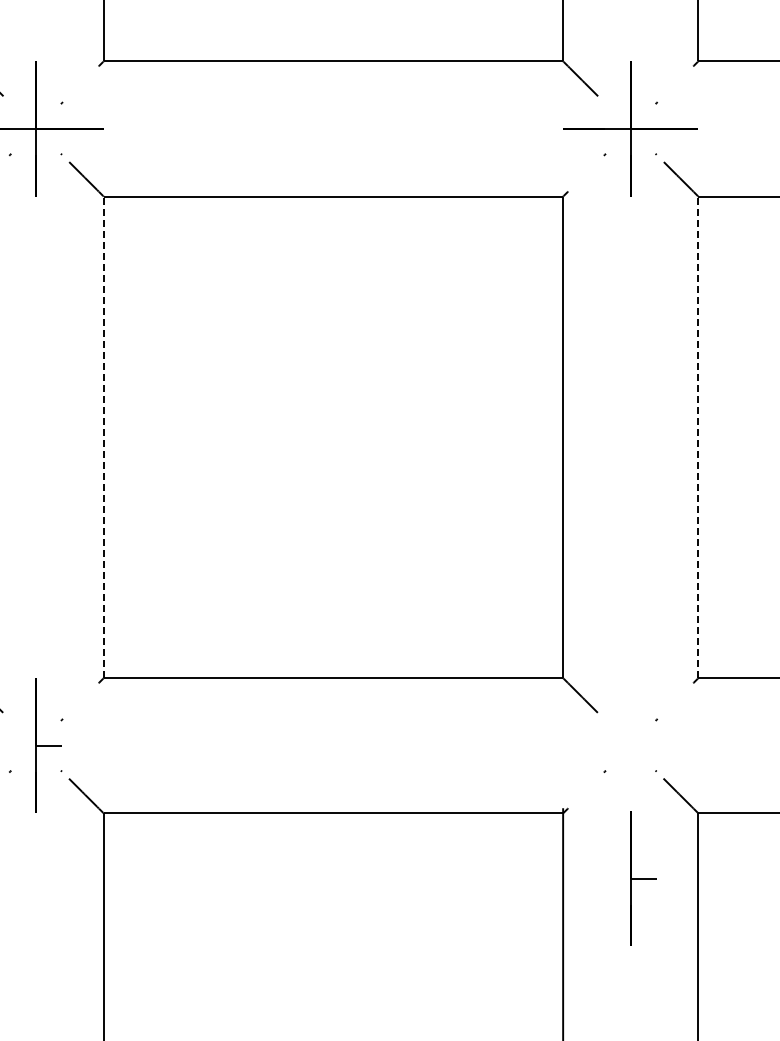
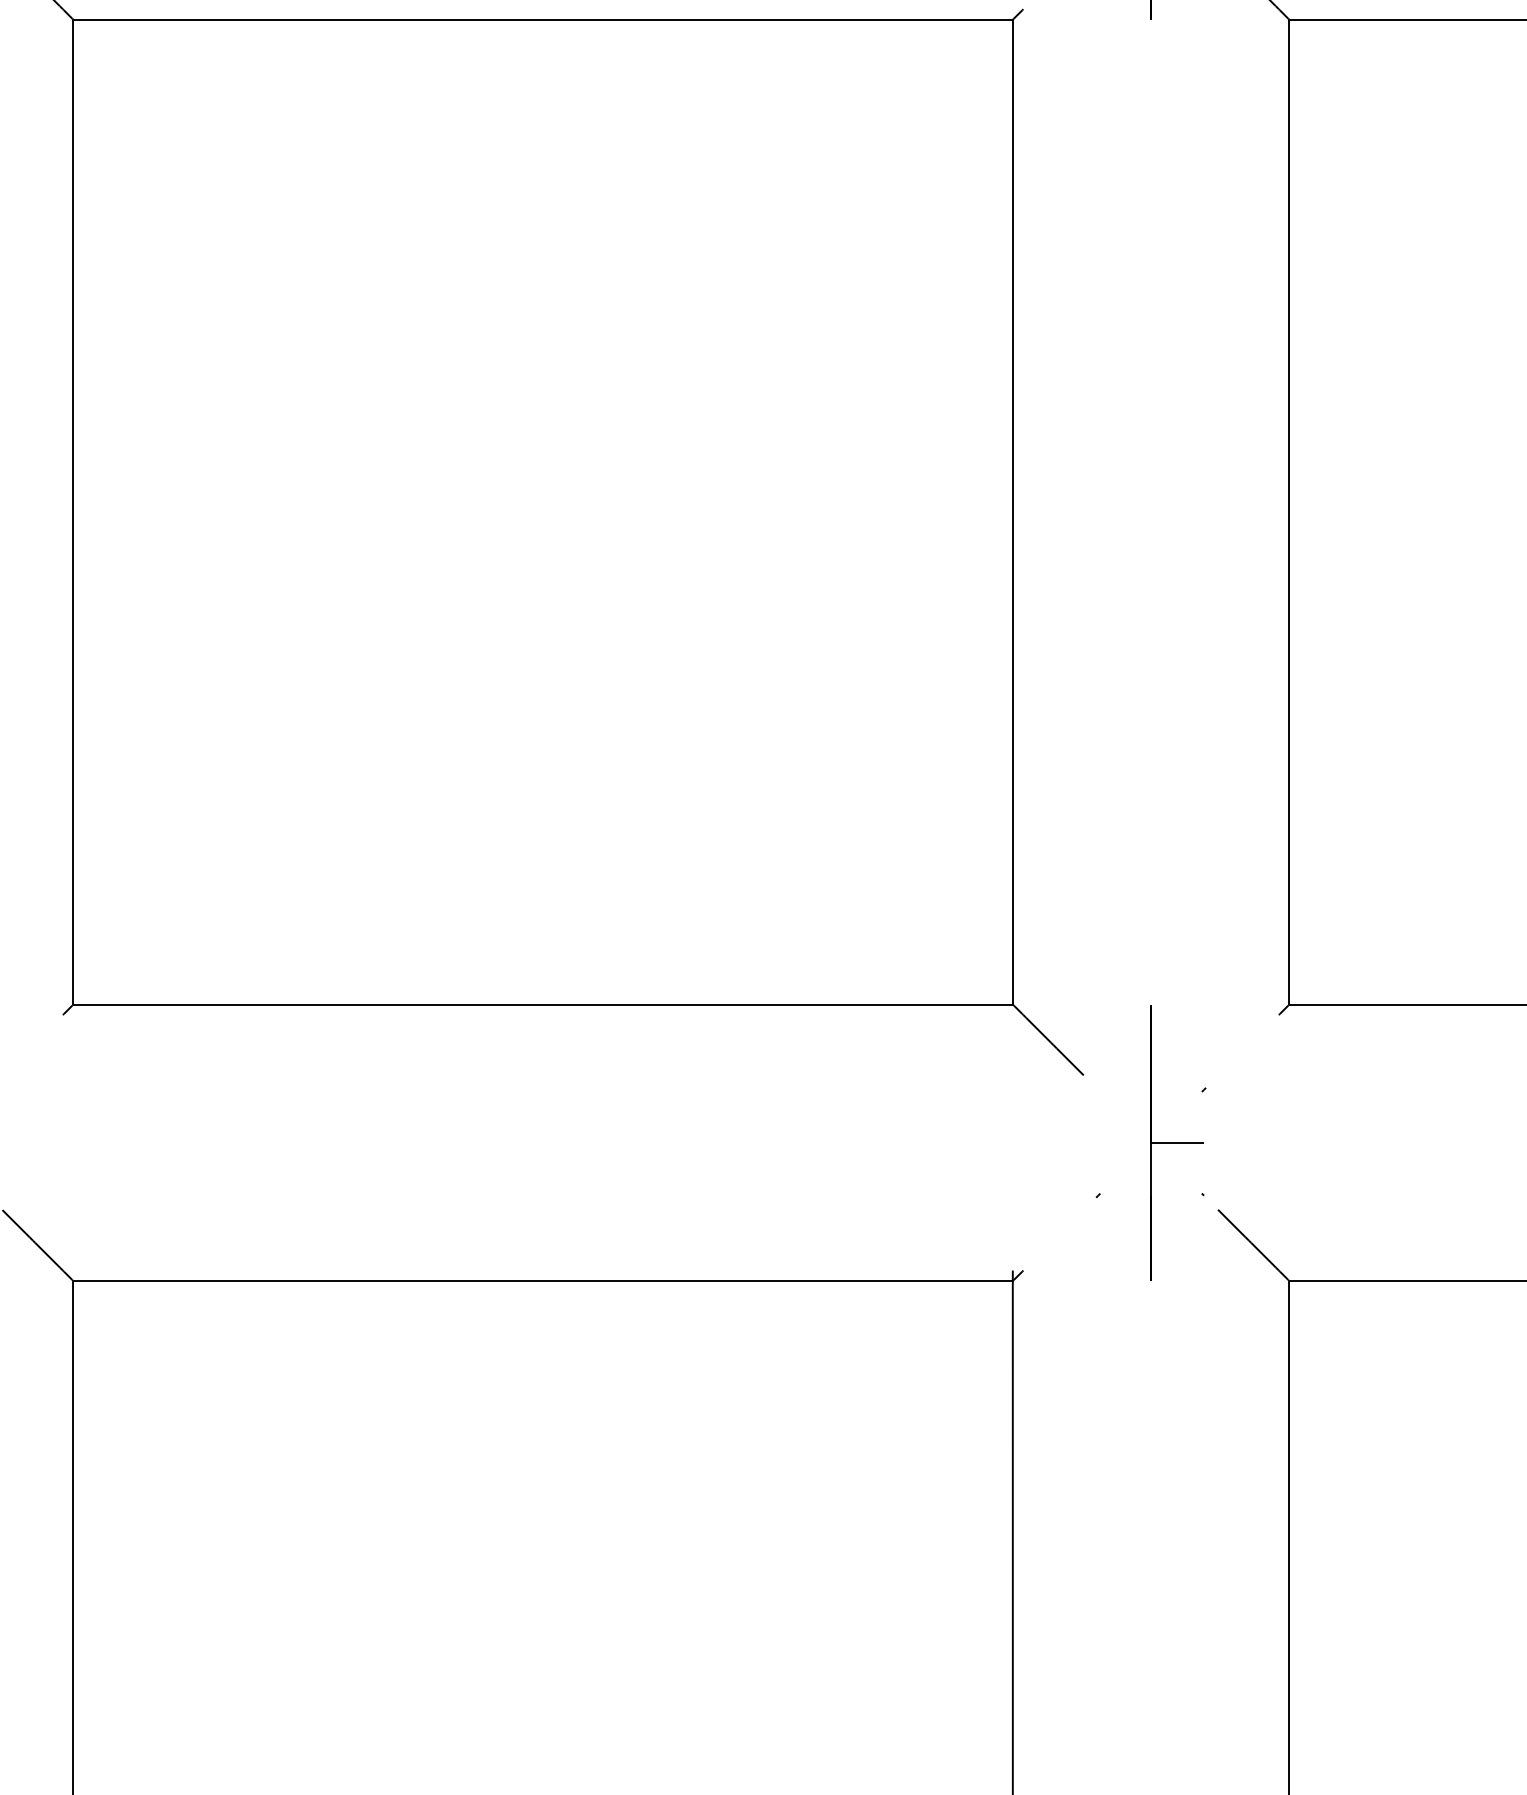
line: (103, 437) -> (72, 512), dashed -> solid
line: (698, 437) -> (1289, 512), dashed -> solid
part: (643, 878) -> (1177, 1142), moved

